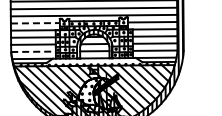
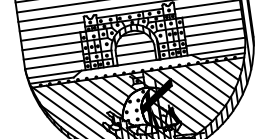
line: (35, 23) -> (52, 27), dashed -> solid
line: (34, 51) -> (55, 64), dashed -> solid

